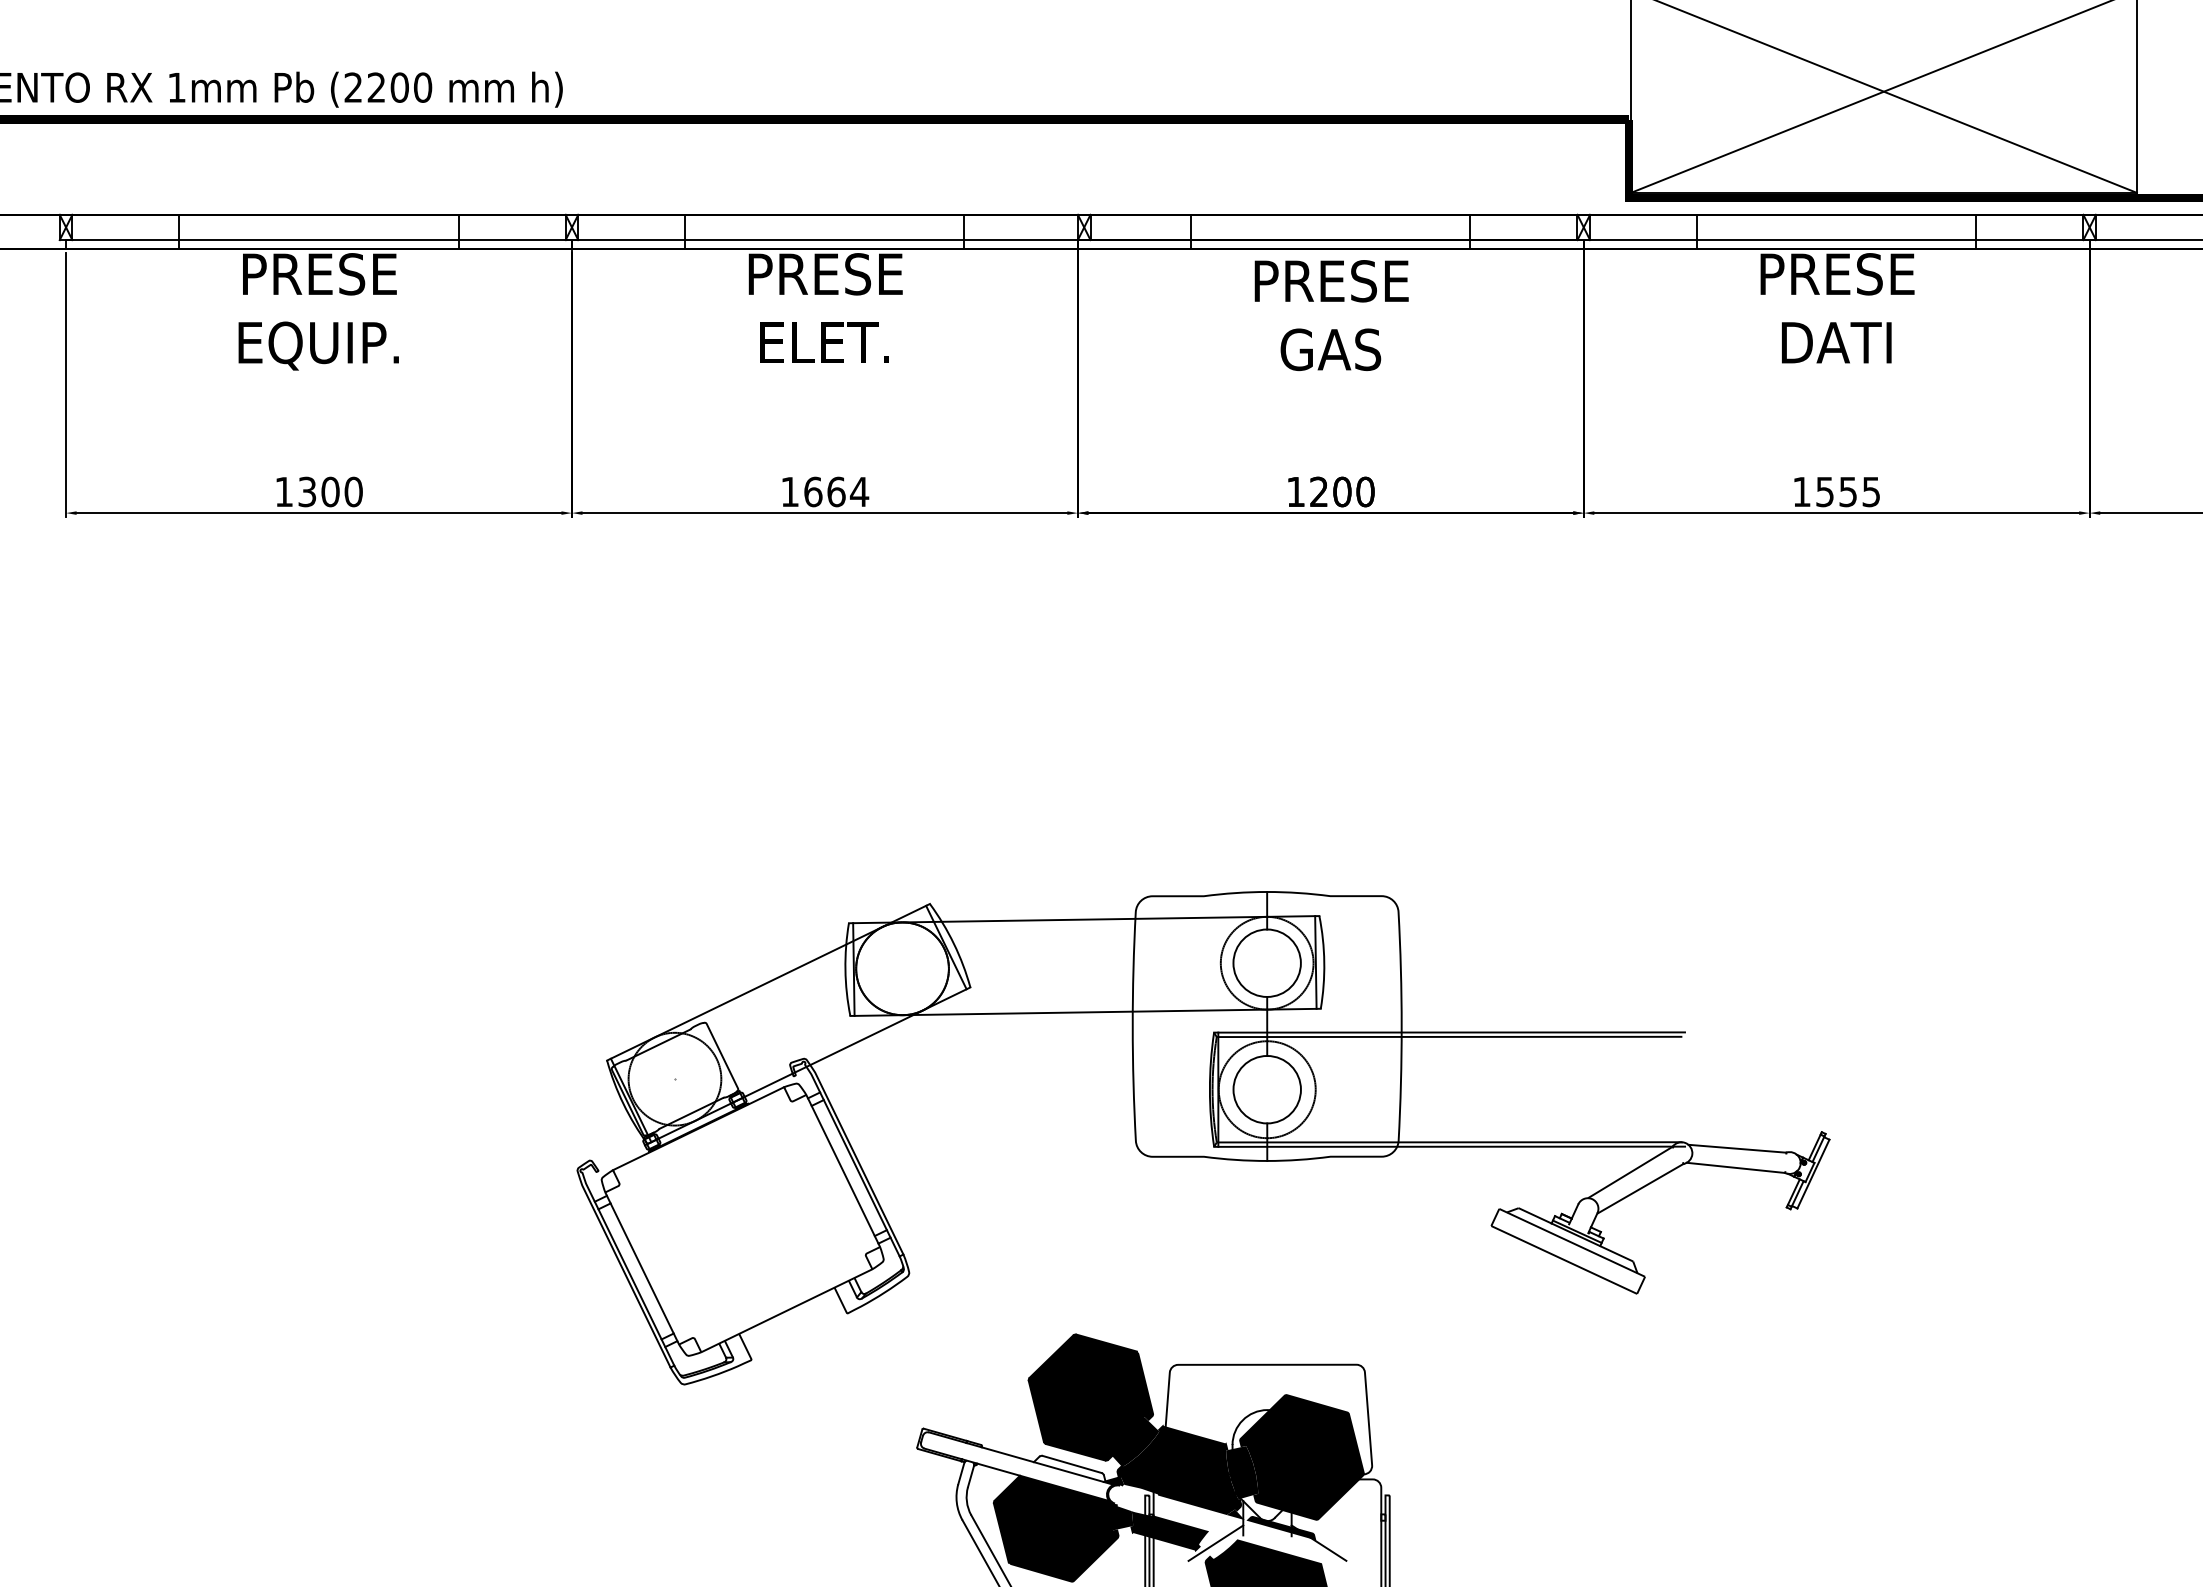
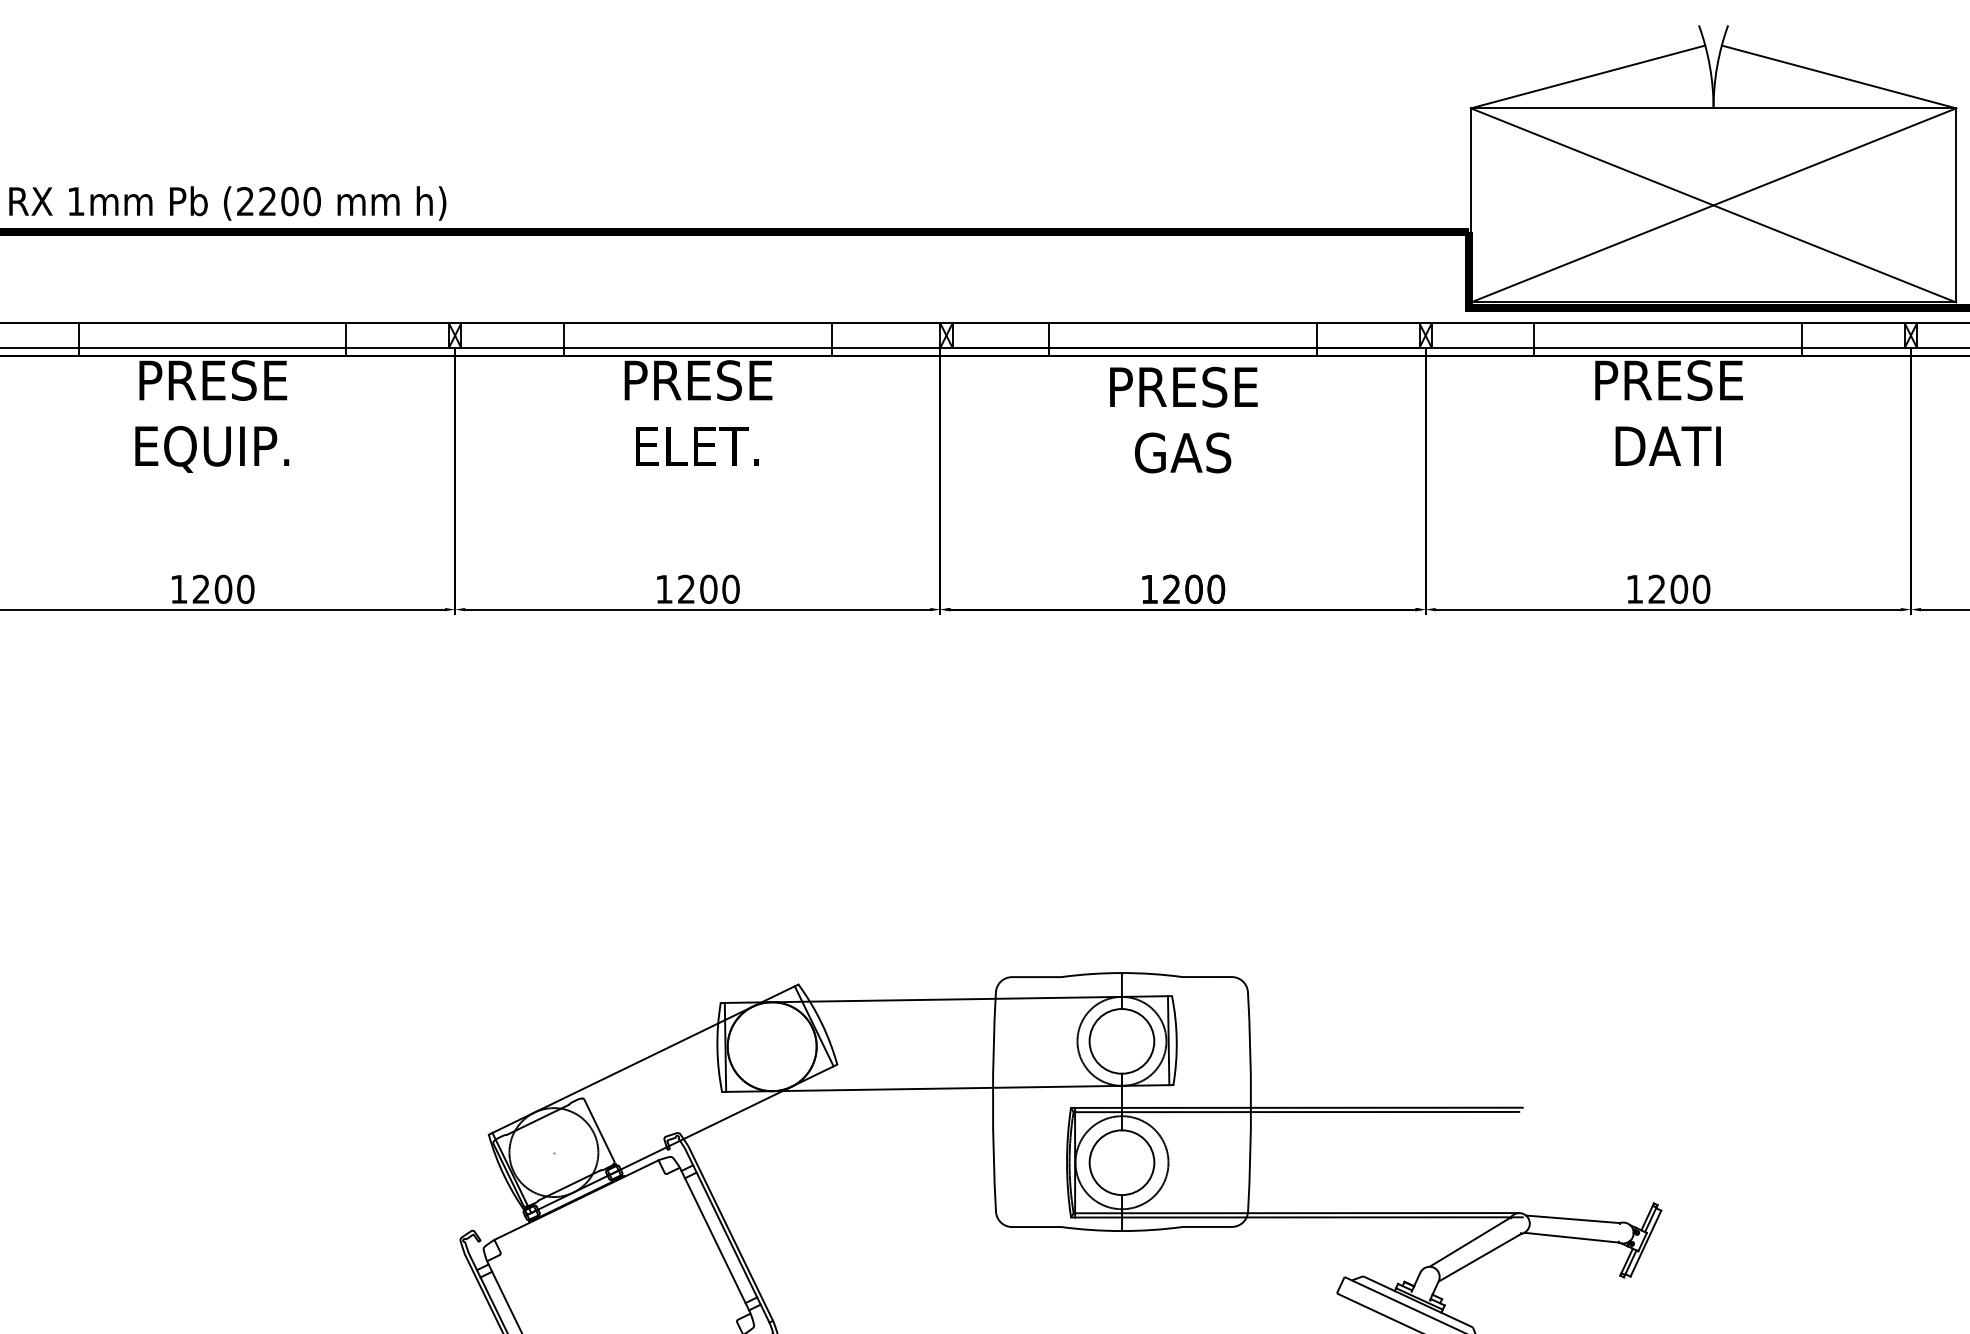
text: (836, 491) -> (708, 588), 1664 -> 1200
text: (1848, 491) -> (1679, 588), 1555 -> 1200
text: (307, 492) -> (201, 589), 1300 -> 1200

